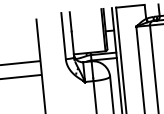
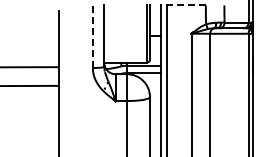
line: (130, 6) -> (186, 5), solid -> dashed
line: (63, 36) -> (92, 36), solid -> dashed

